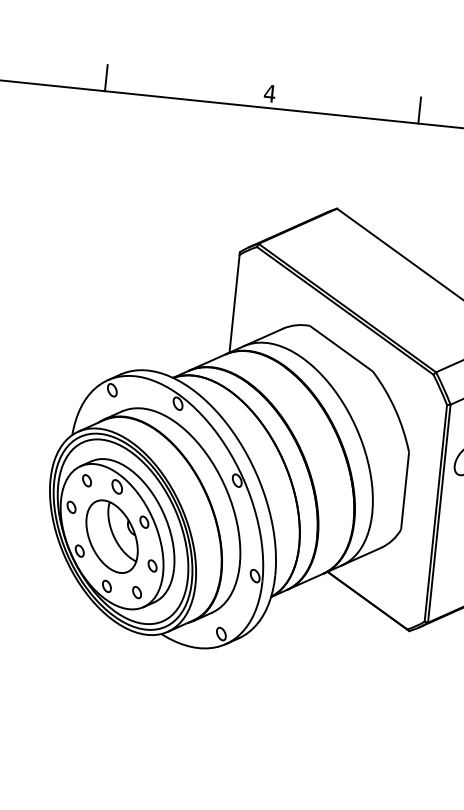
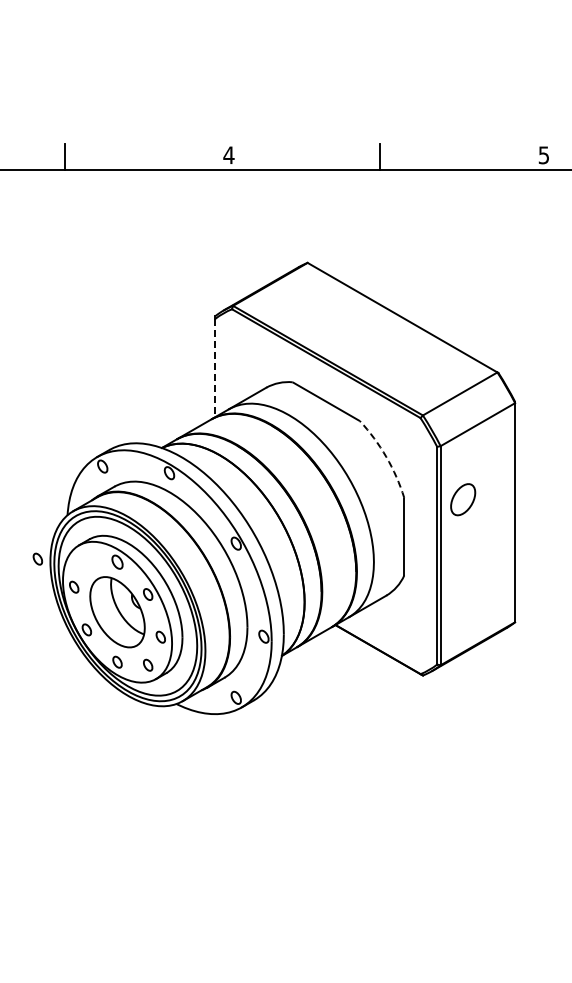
line: (234, 304) -> (215, 368), solid -> dashed
arc: (395, 410) -> (386, 457), solid -> dashed
part: (86, 480) -> (37, 558), moved

